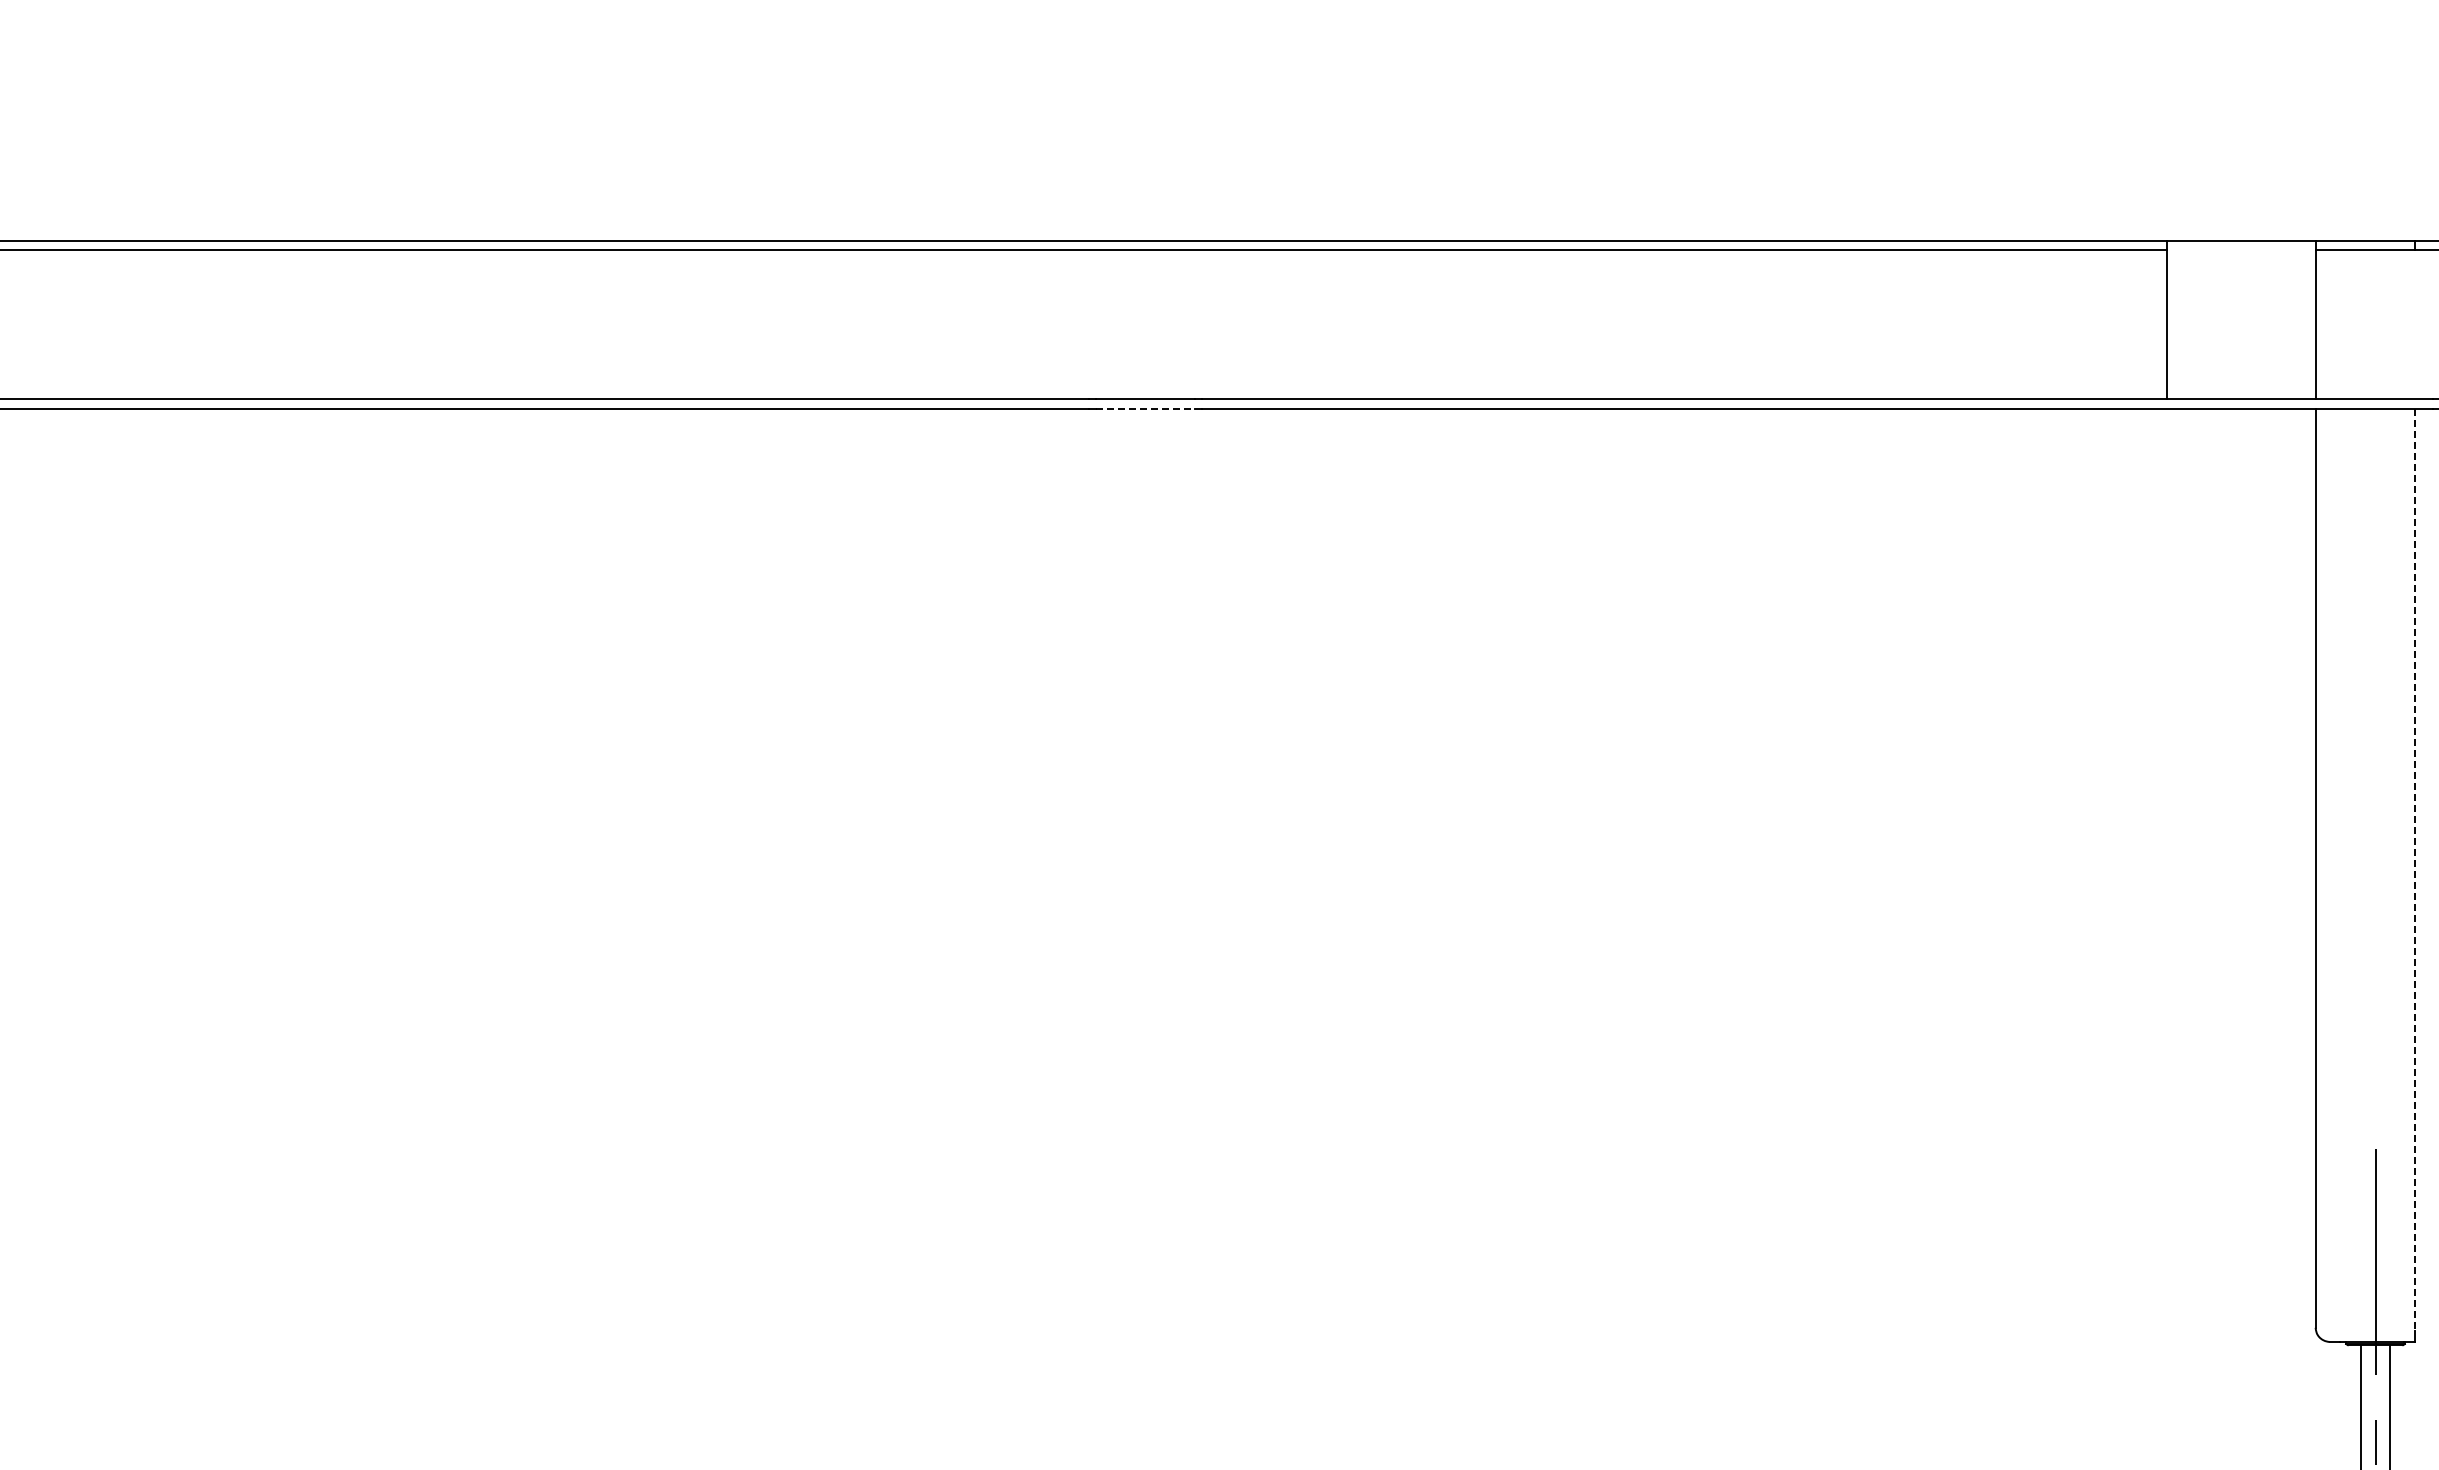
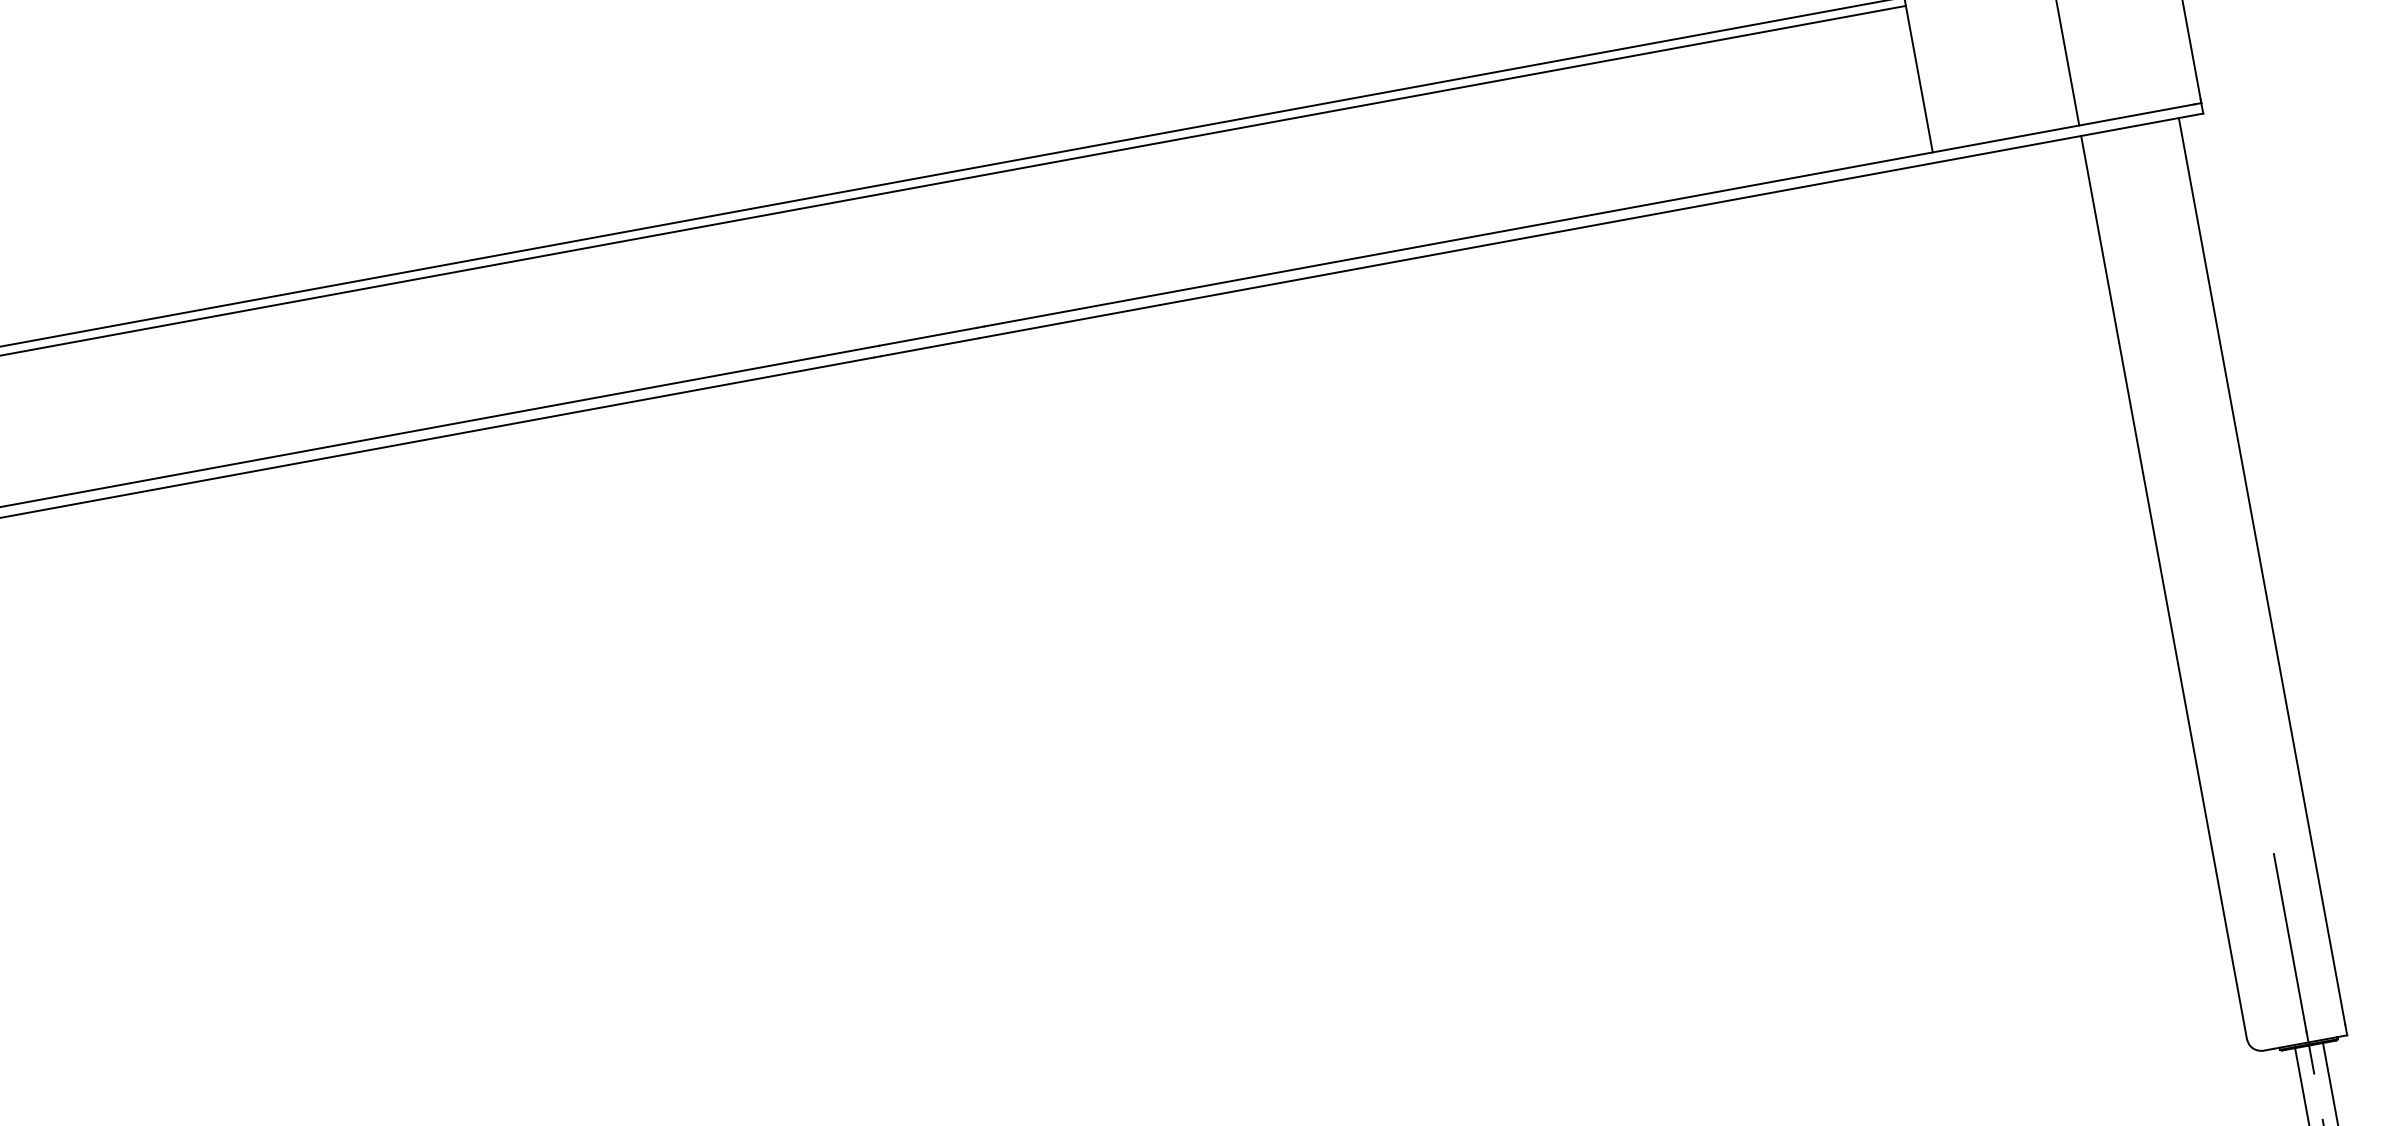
line: (1145, 409) -> (930, 347), dashed -> solid
line: (2414, 870) -> (2261, 571), dashed -> solid

